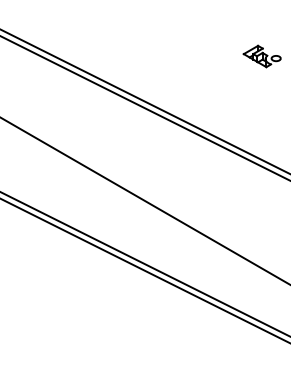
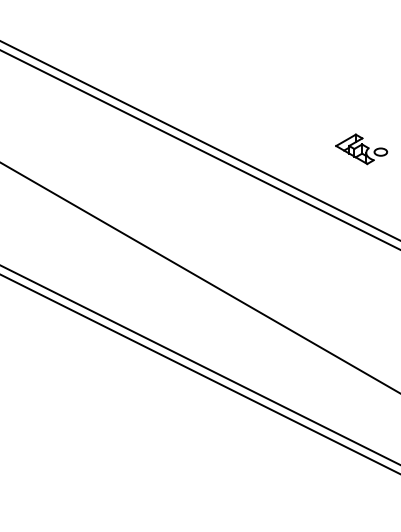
part: (262, 56) -> (361, 149), moved

